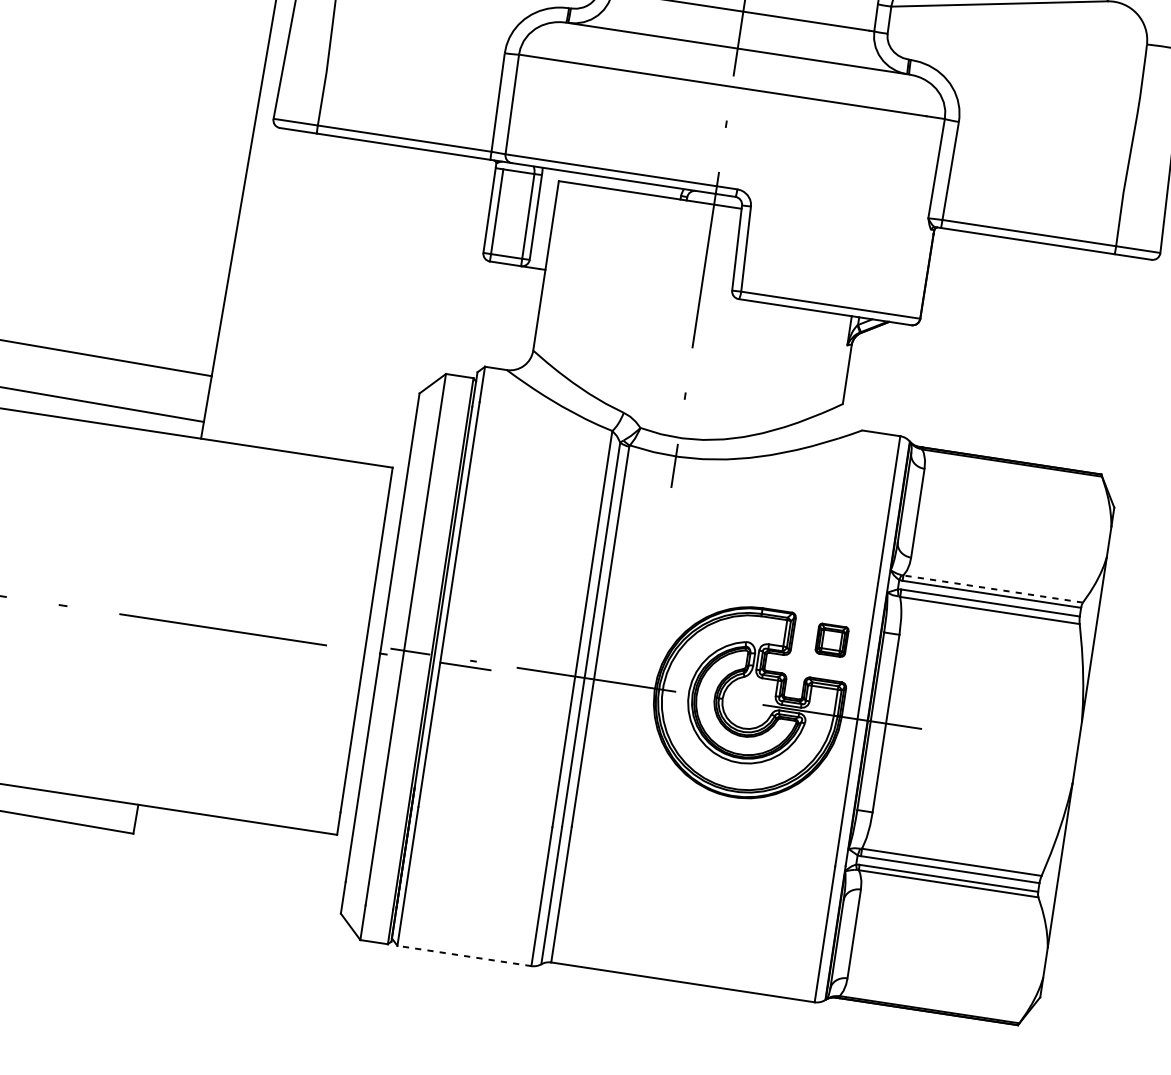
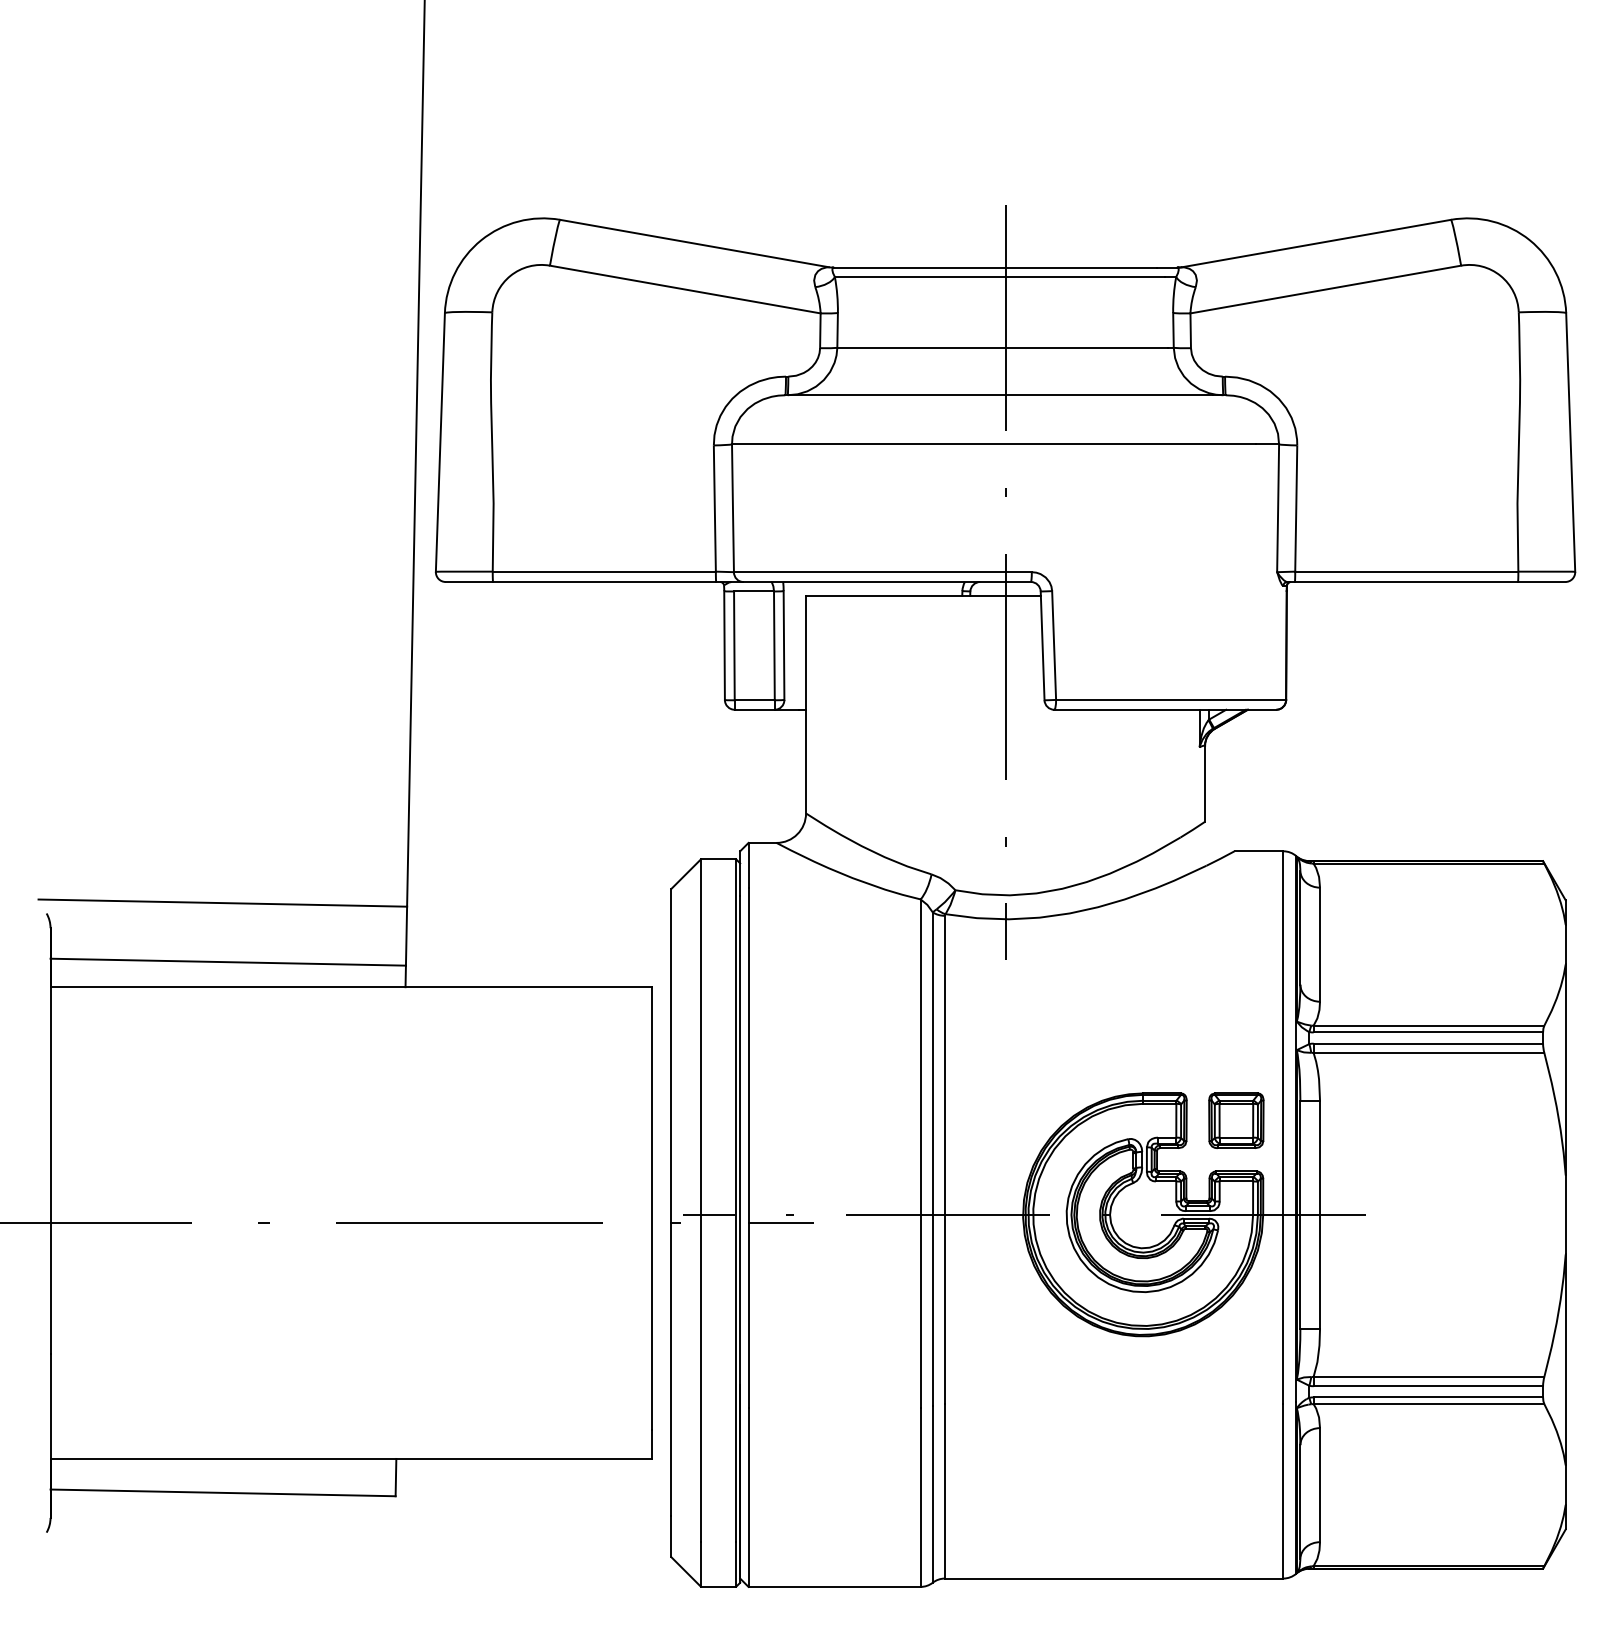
line: (992, 588) -> (1428, 1025), dashed -> solid
part: (832, 640) -> (1236, 1120), size x1.43
line: (464, 955) -> (834, 1586), dashed -> solid

